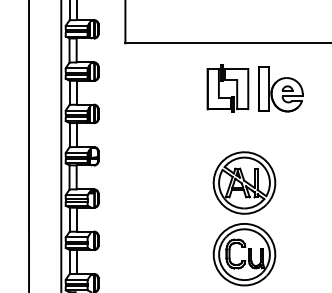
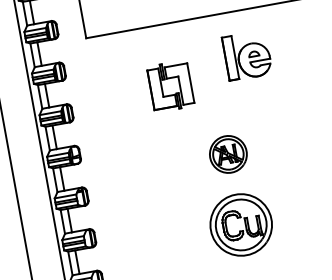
part: (227, 80) -> (168, 78), moved
part: (244, 182) -> (228, 153), size x0.6

